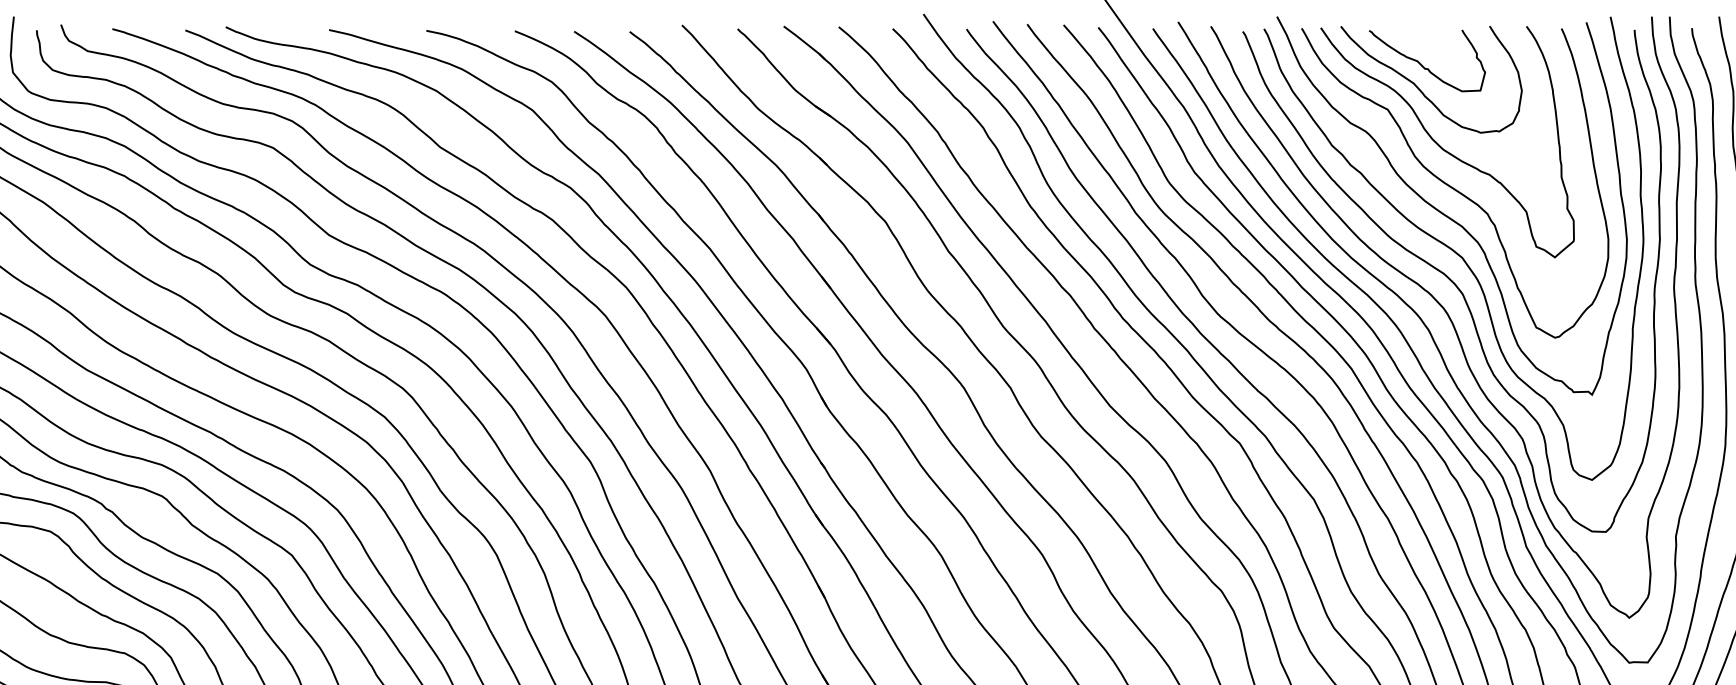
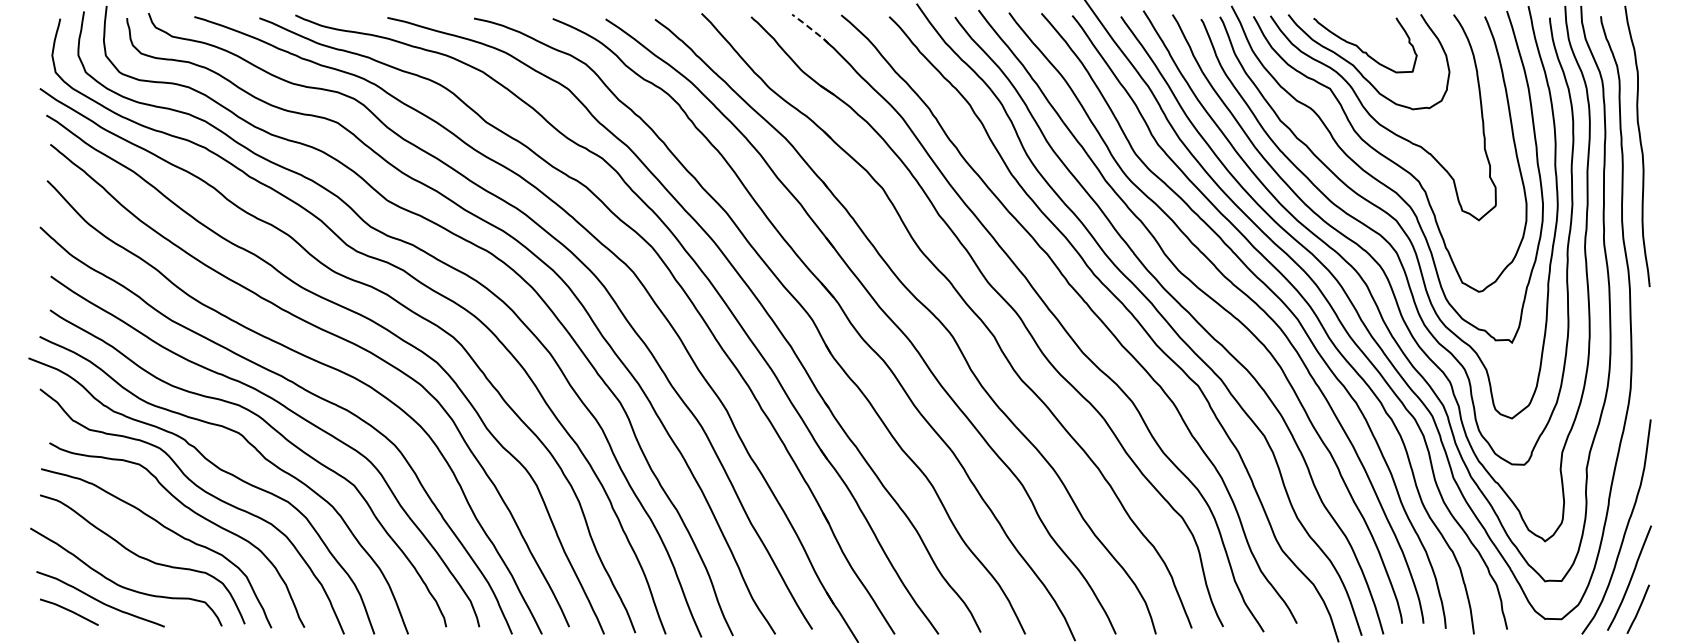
line: (804, 41) -> (810, 28), solid -> dashed

